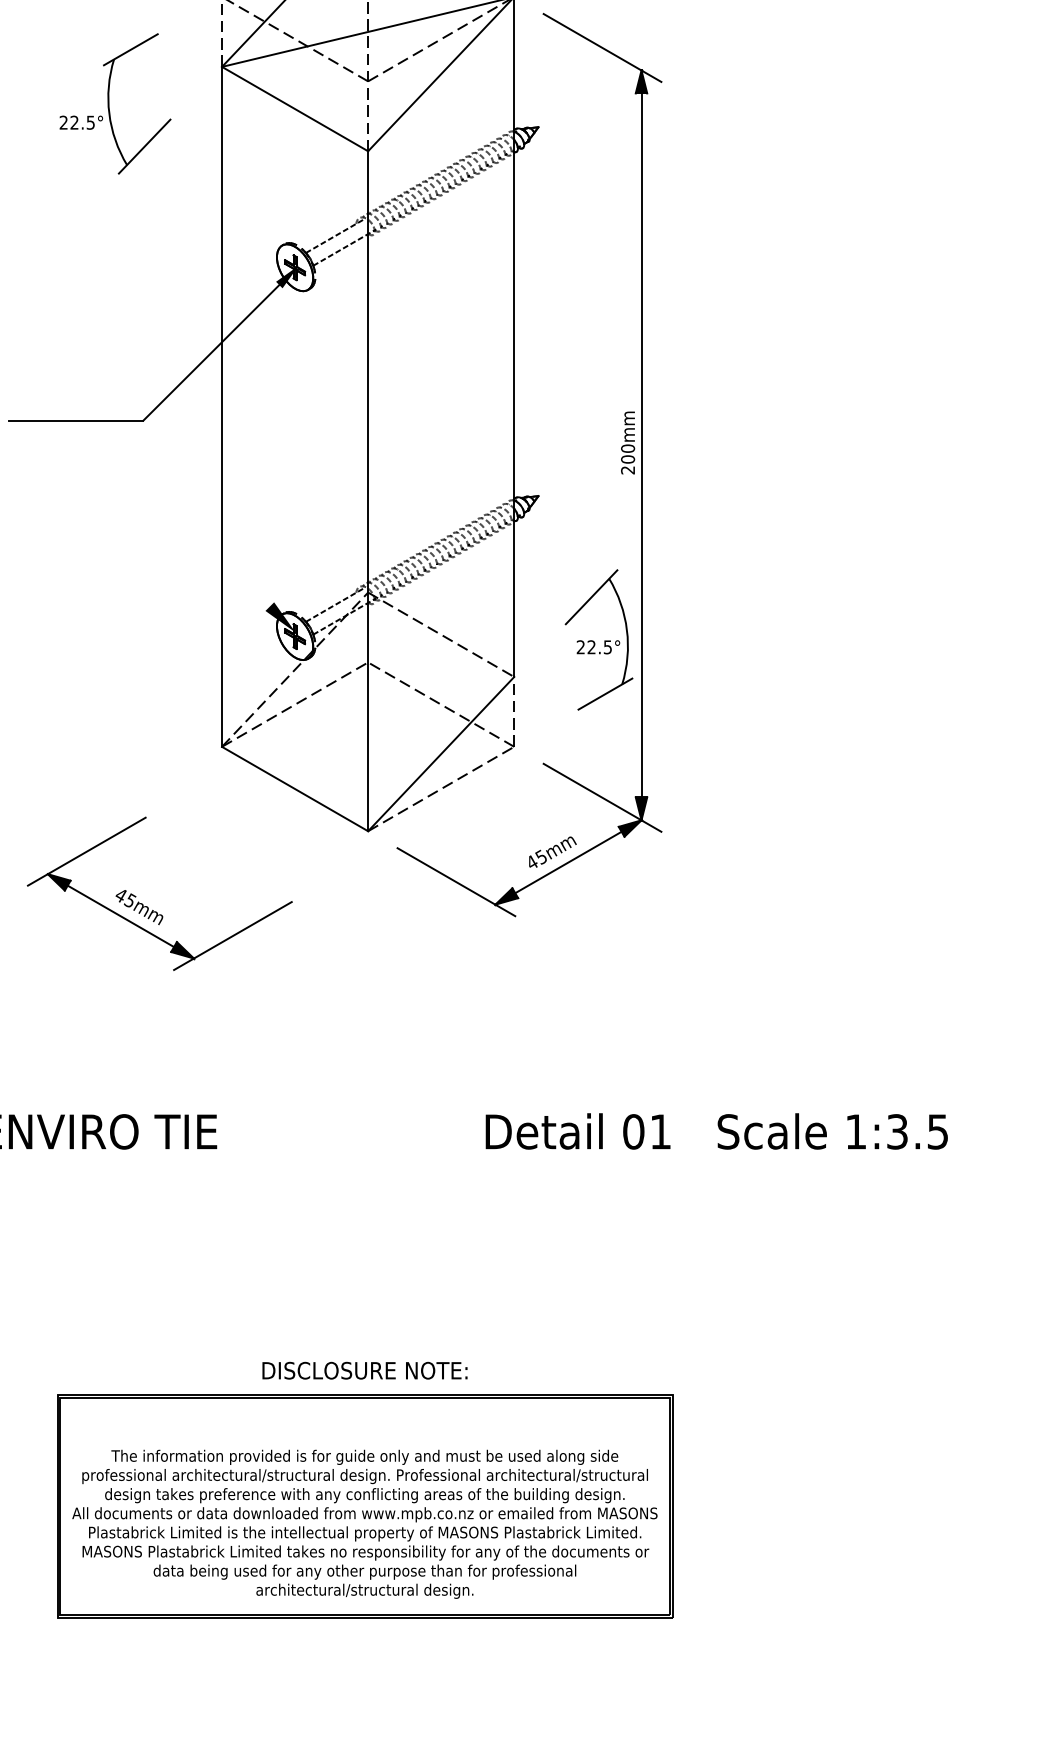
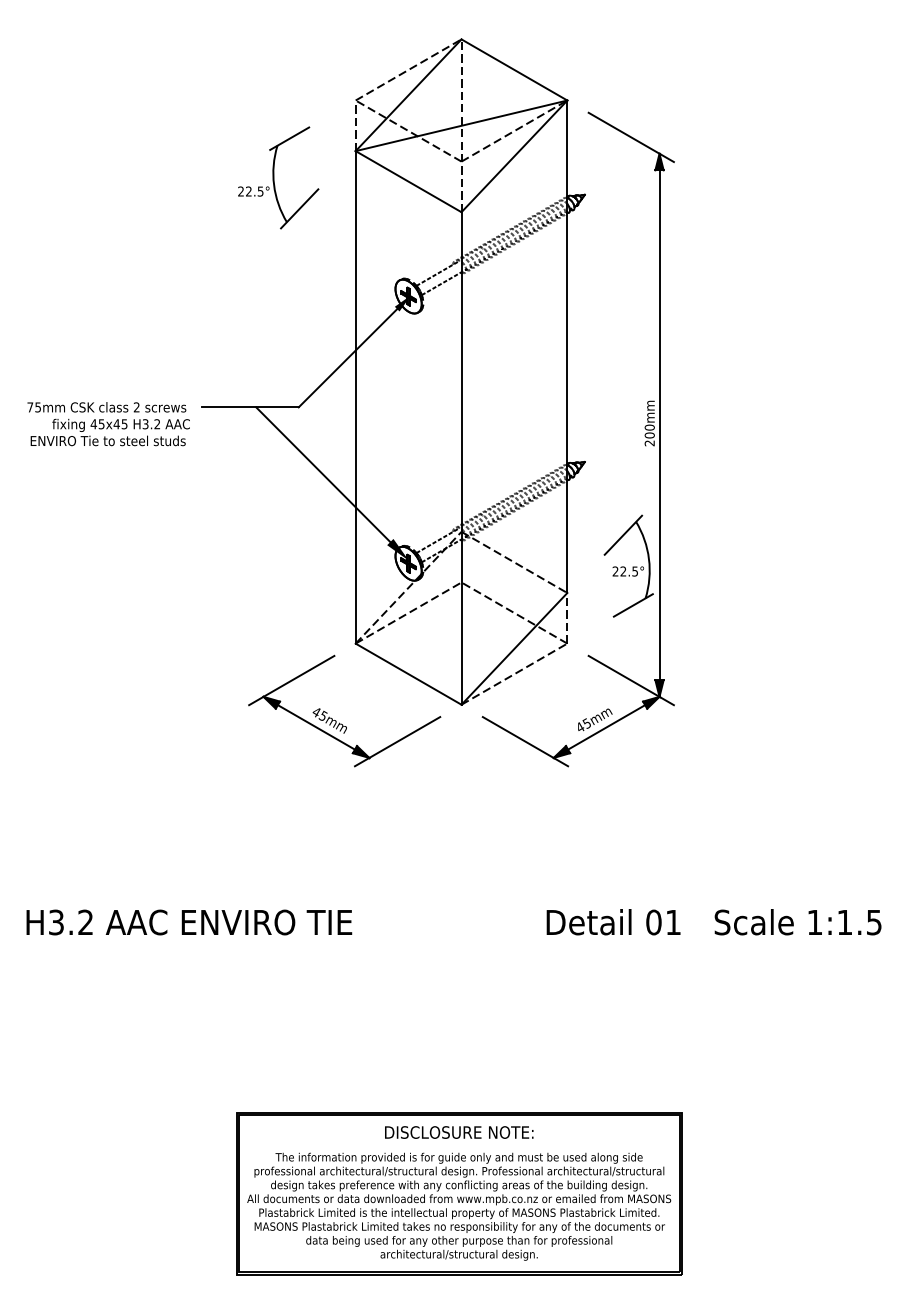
line: (177, 513) -> (323, 474), added
part: (148, 906) -> (336, 720), moved
text: (896, 1131) -> (844, 922), 1:3.5 -> 1:1.5
text: (365, 1370) -> (459, 1132), moved

